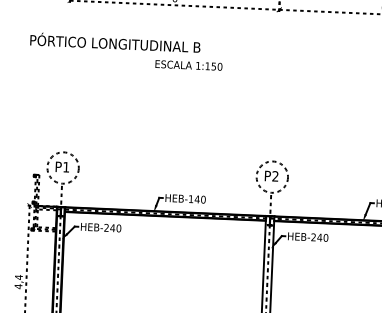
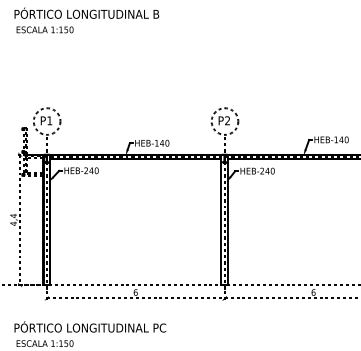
text: (188, 64) -> (44, 29), moved

